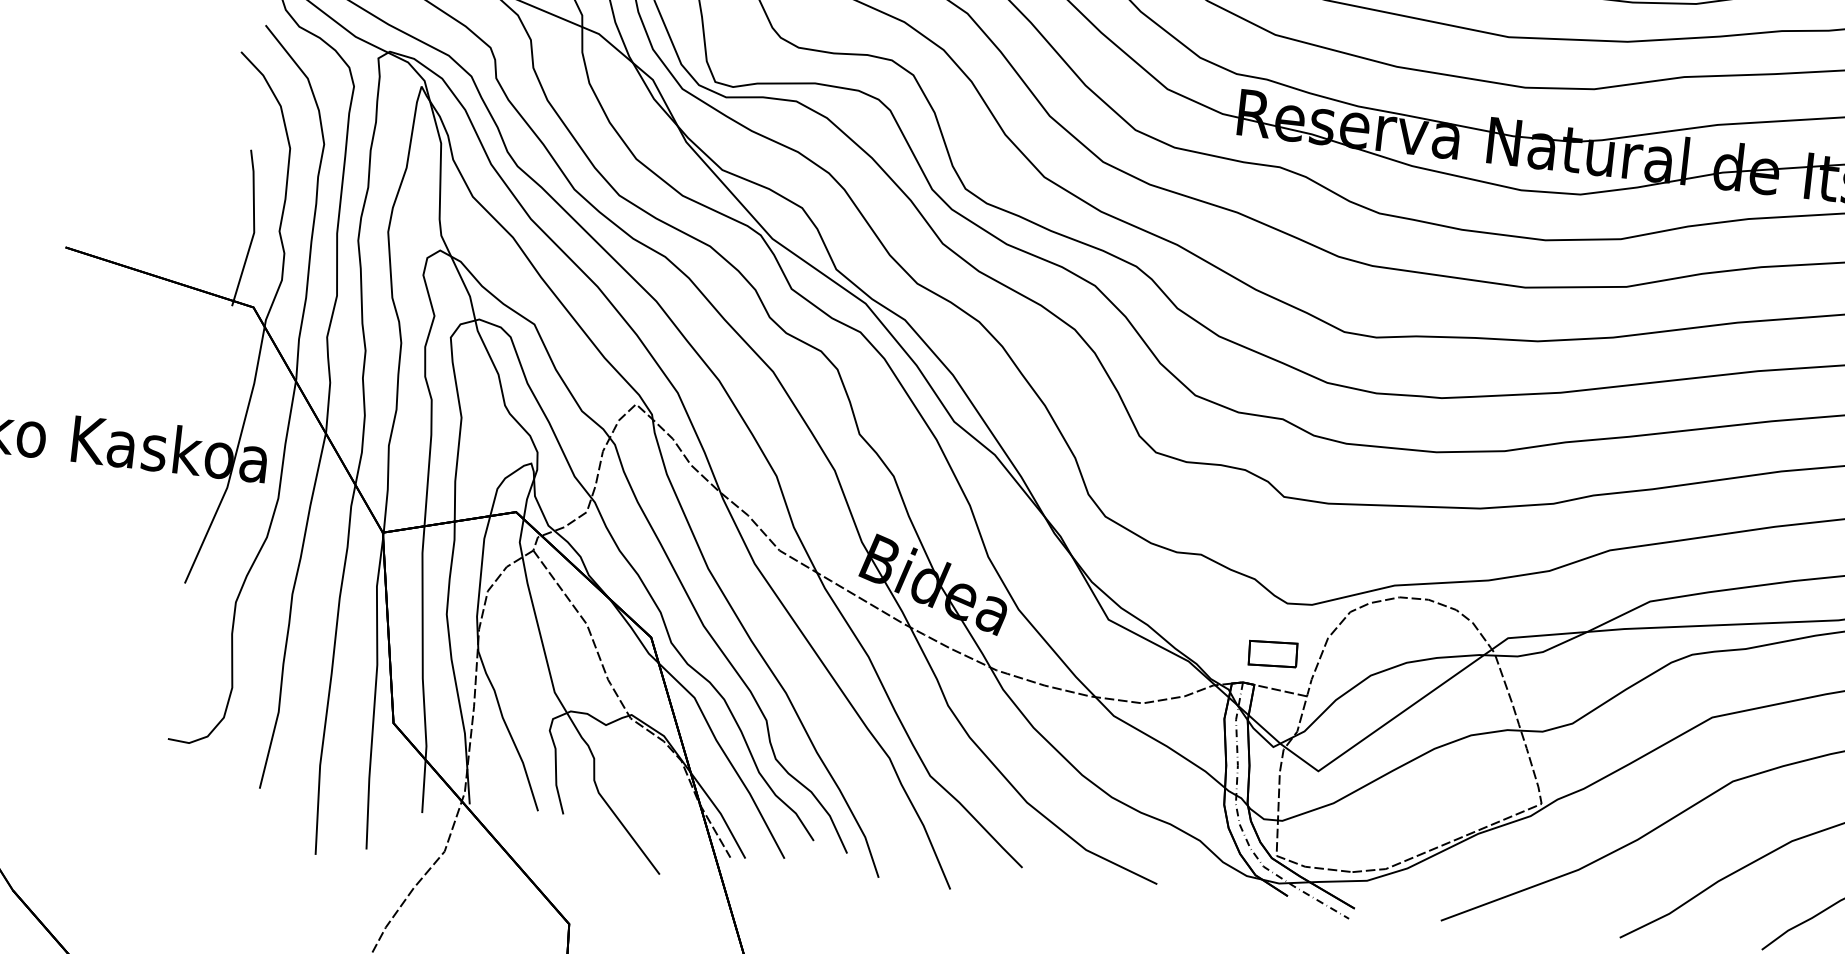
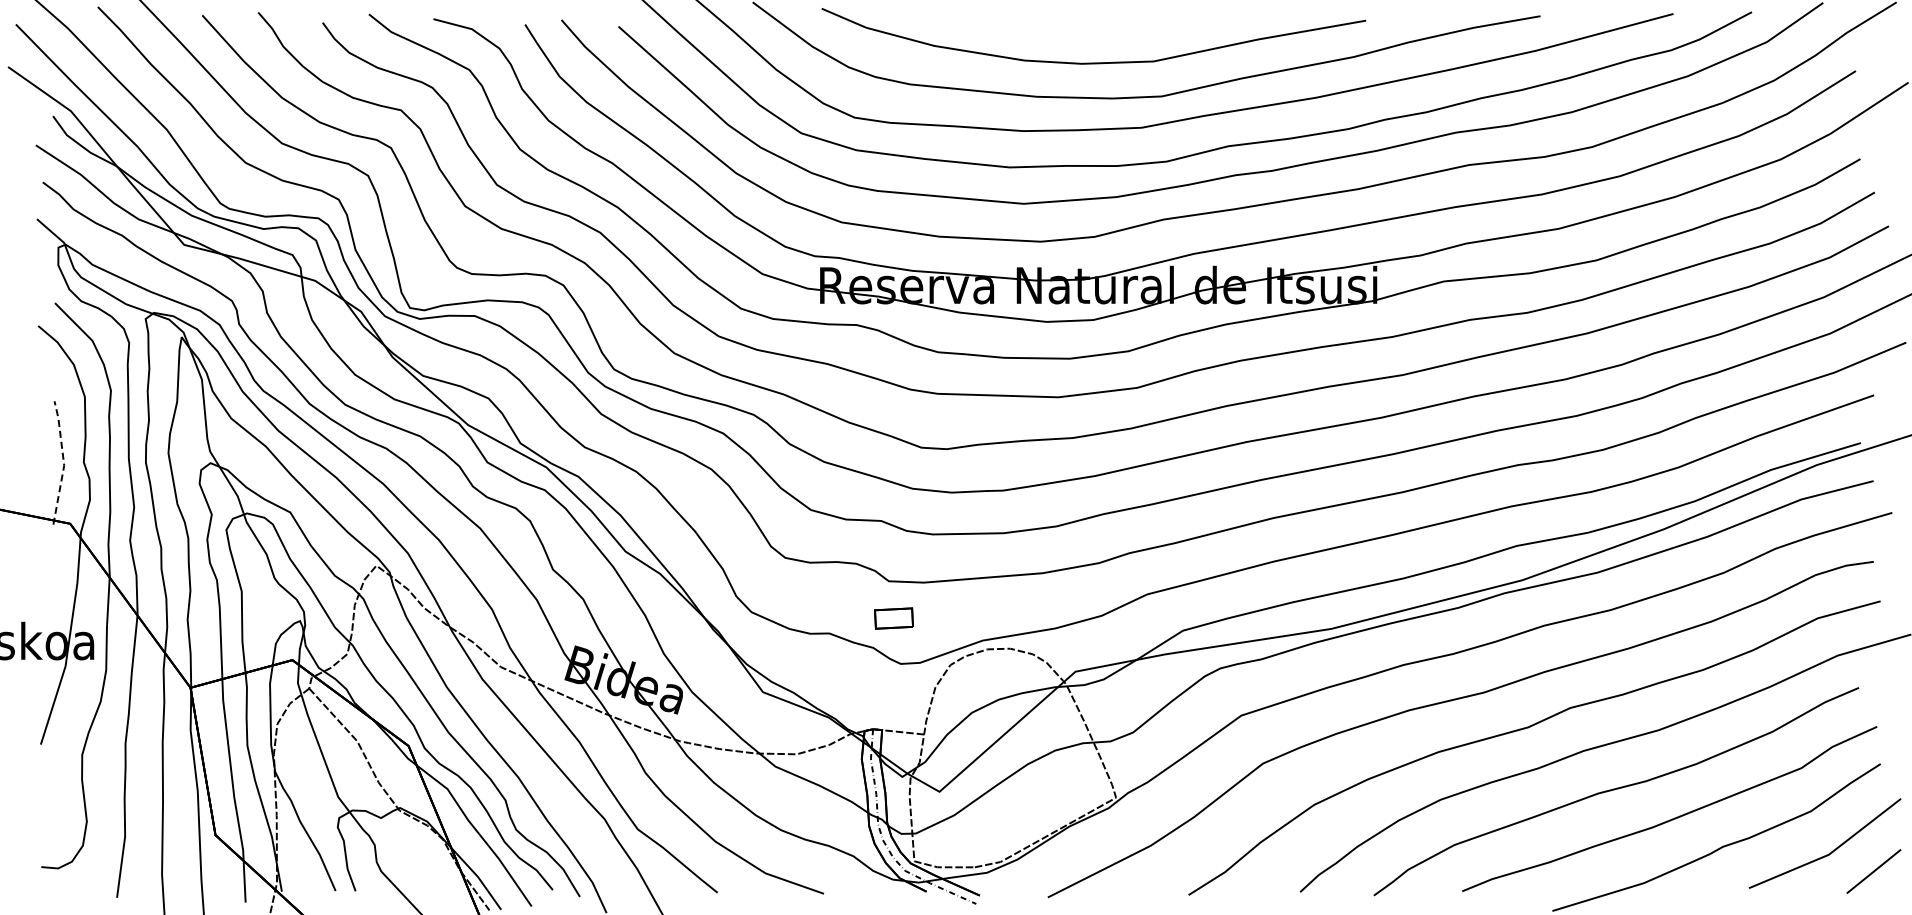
line: (253, 228) -> (63, 462), solid -> dashed
part: (1272, 653) -> (893, 618), moved

